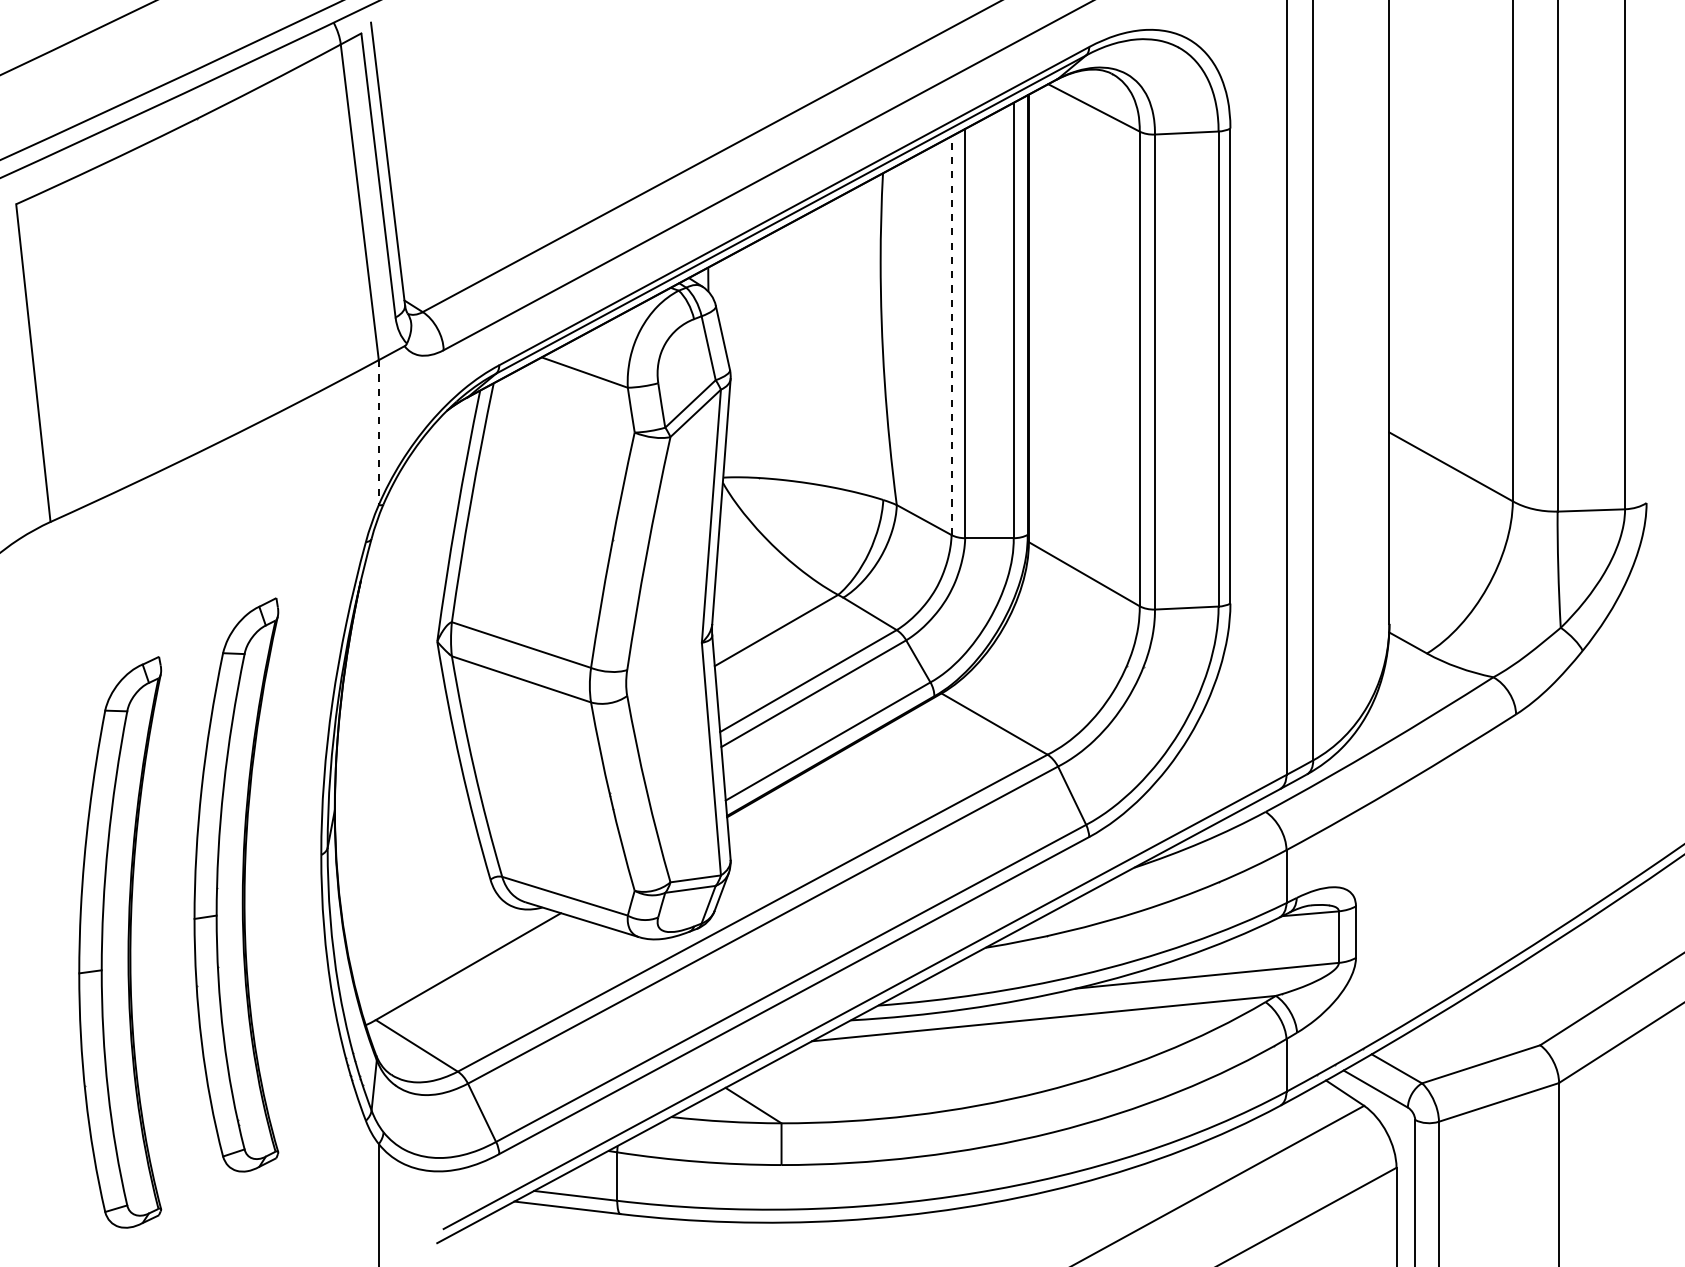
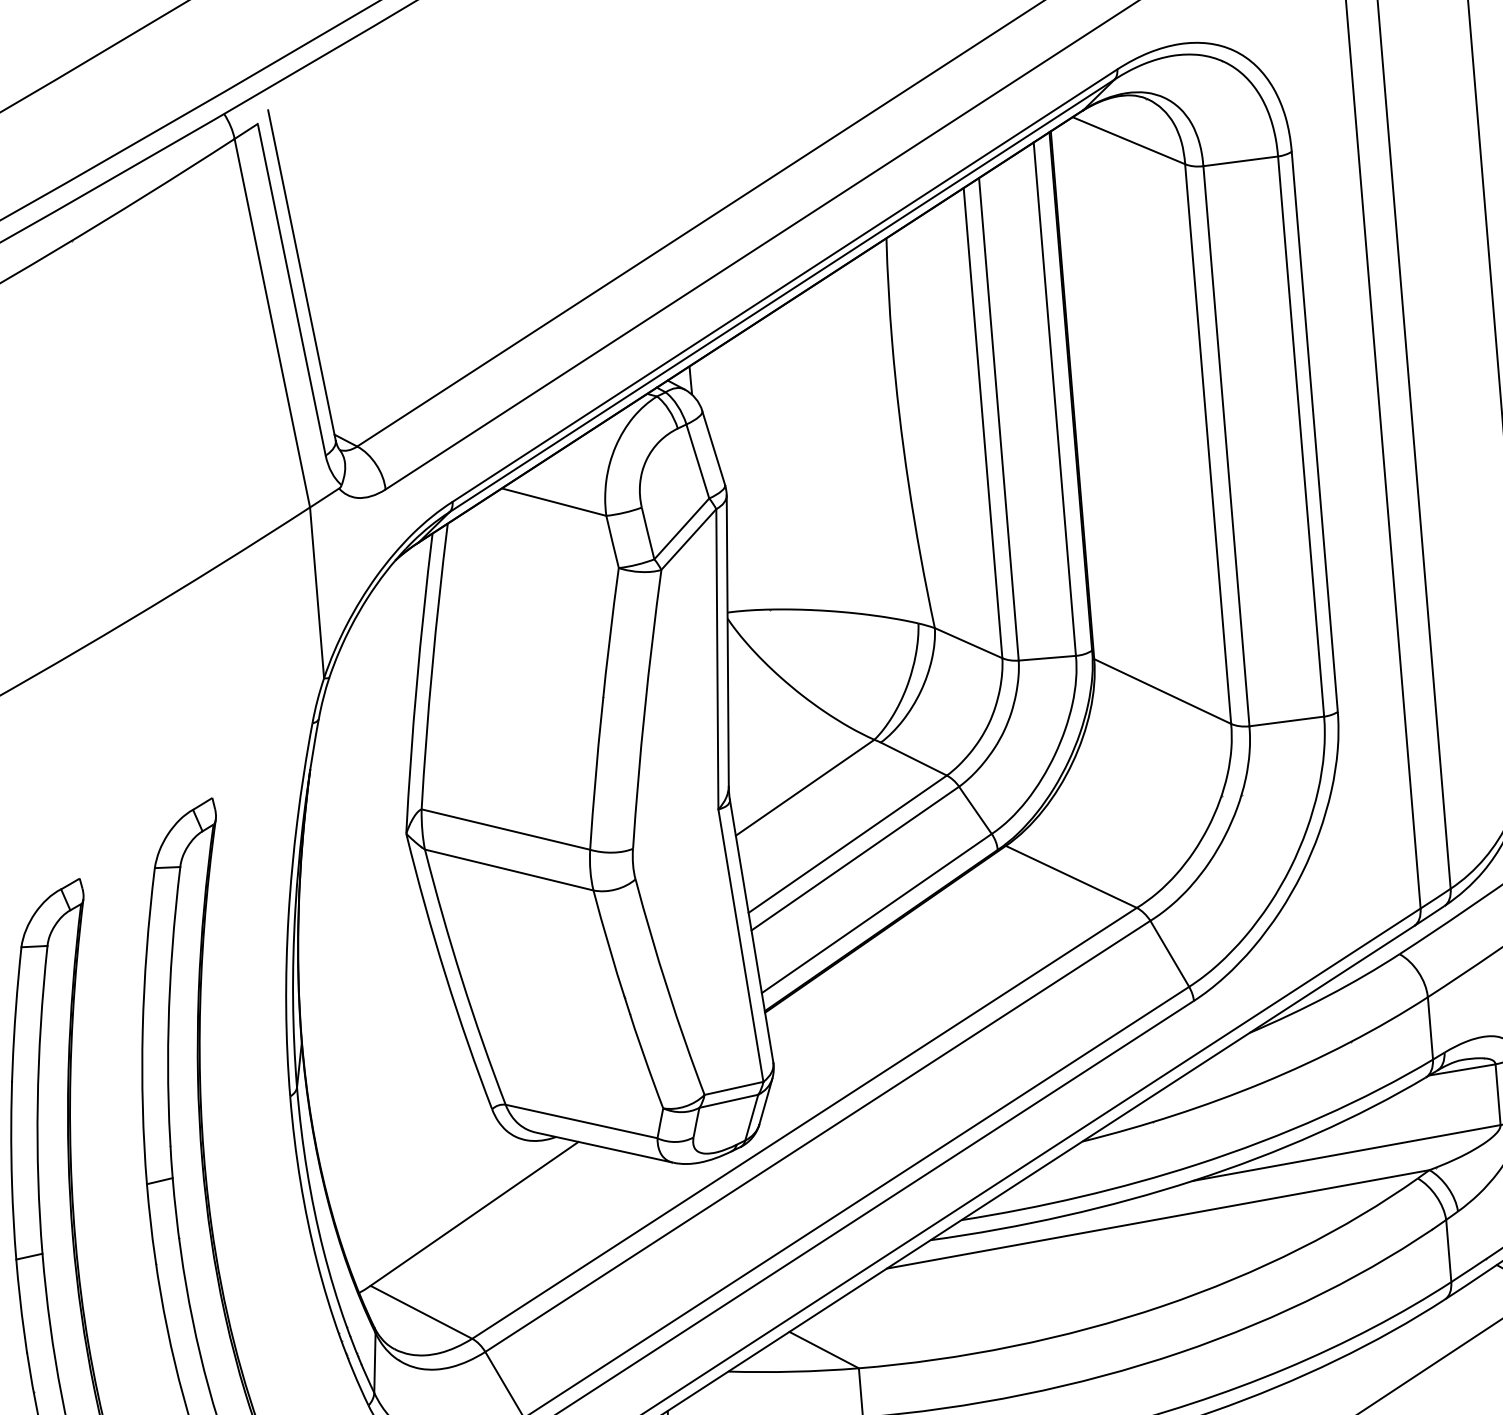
line: (951, 335) -> (982, 422), dashed -> solid
line: (378, 433) -> (316, 593), dashed -> solid

